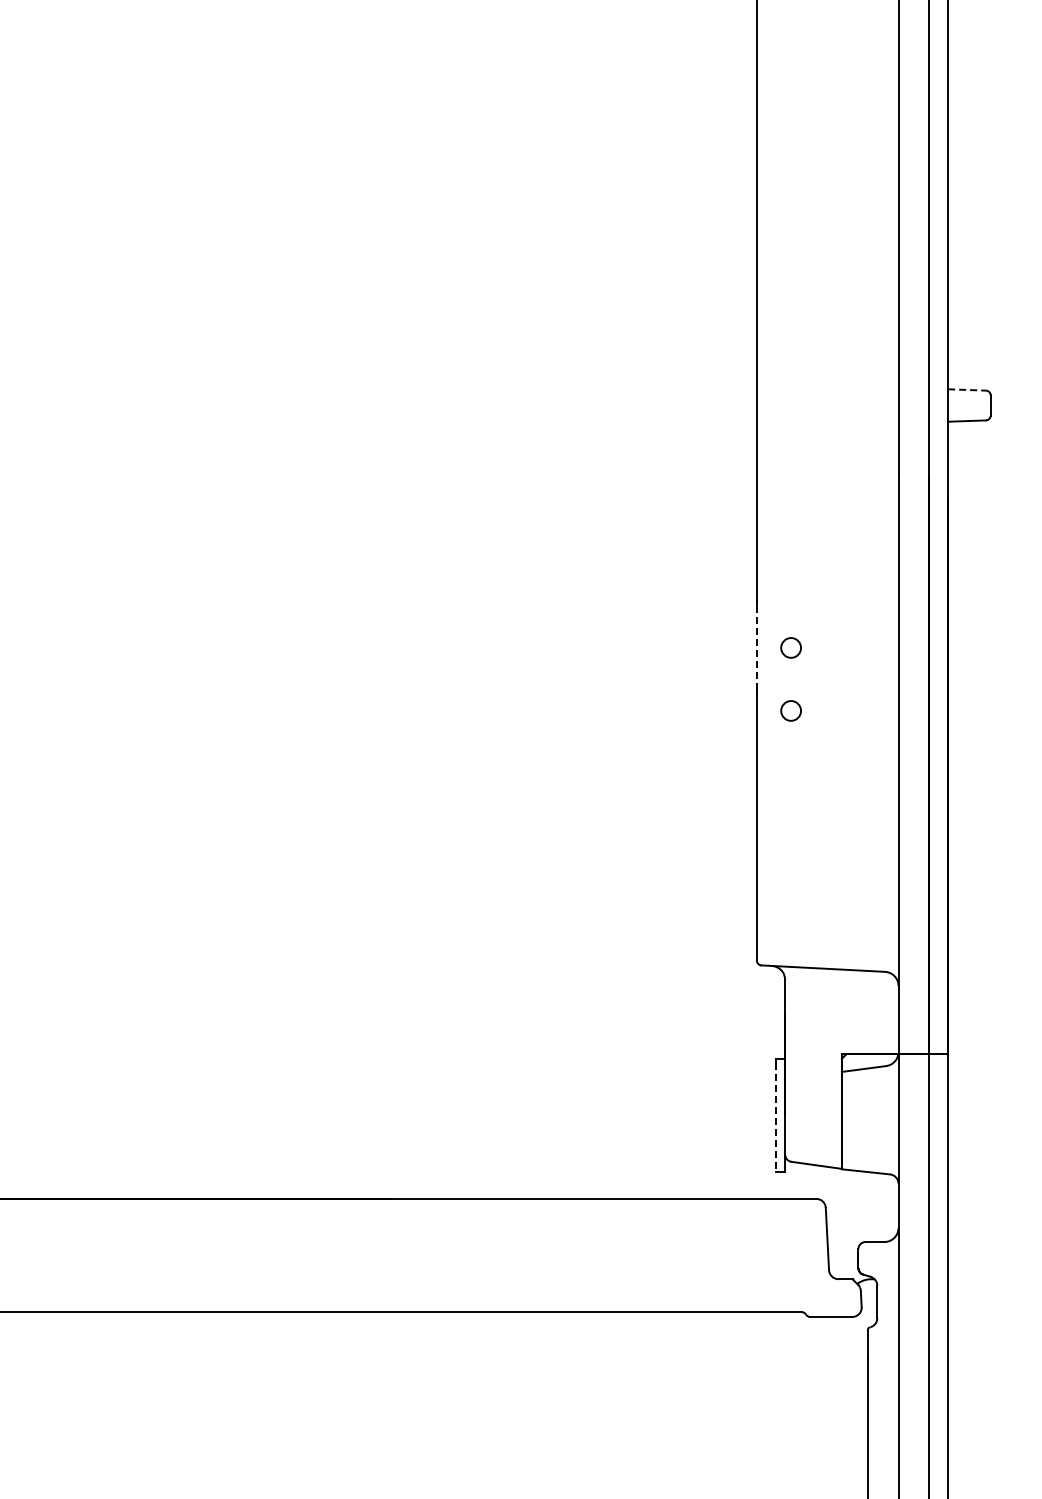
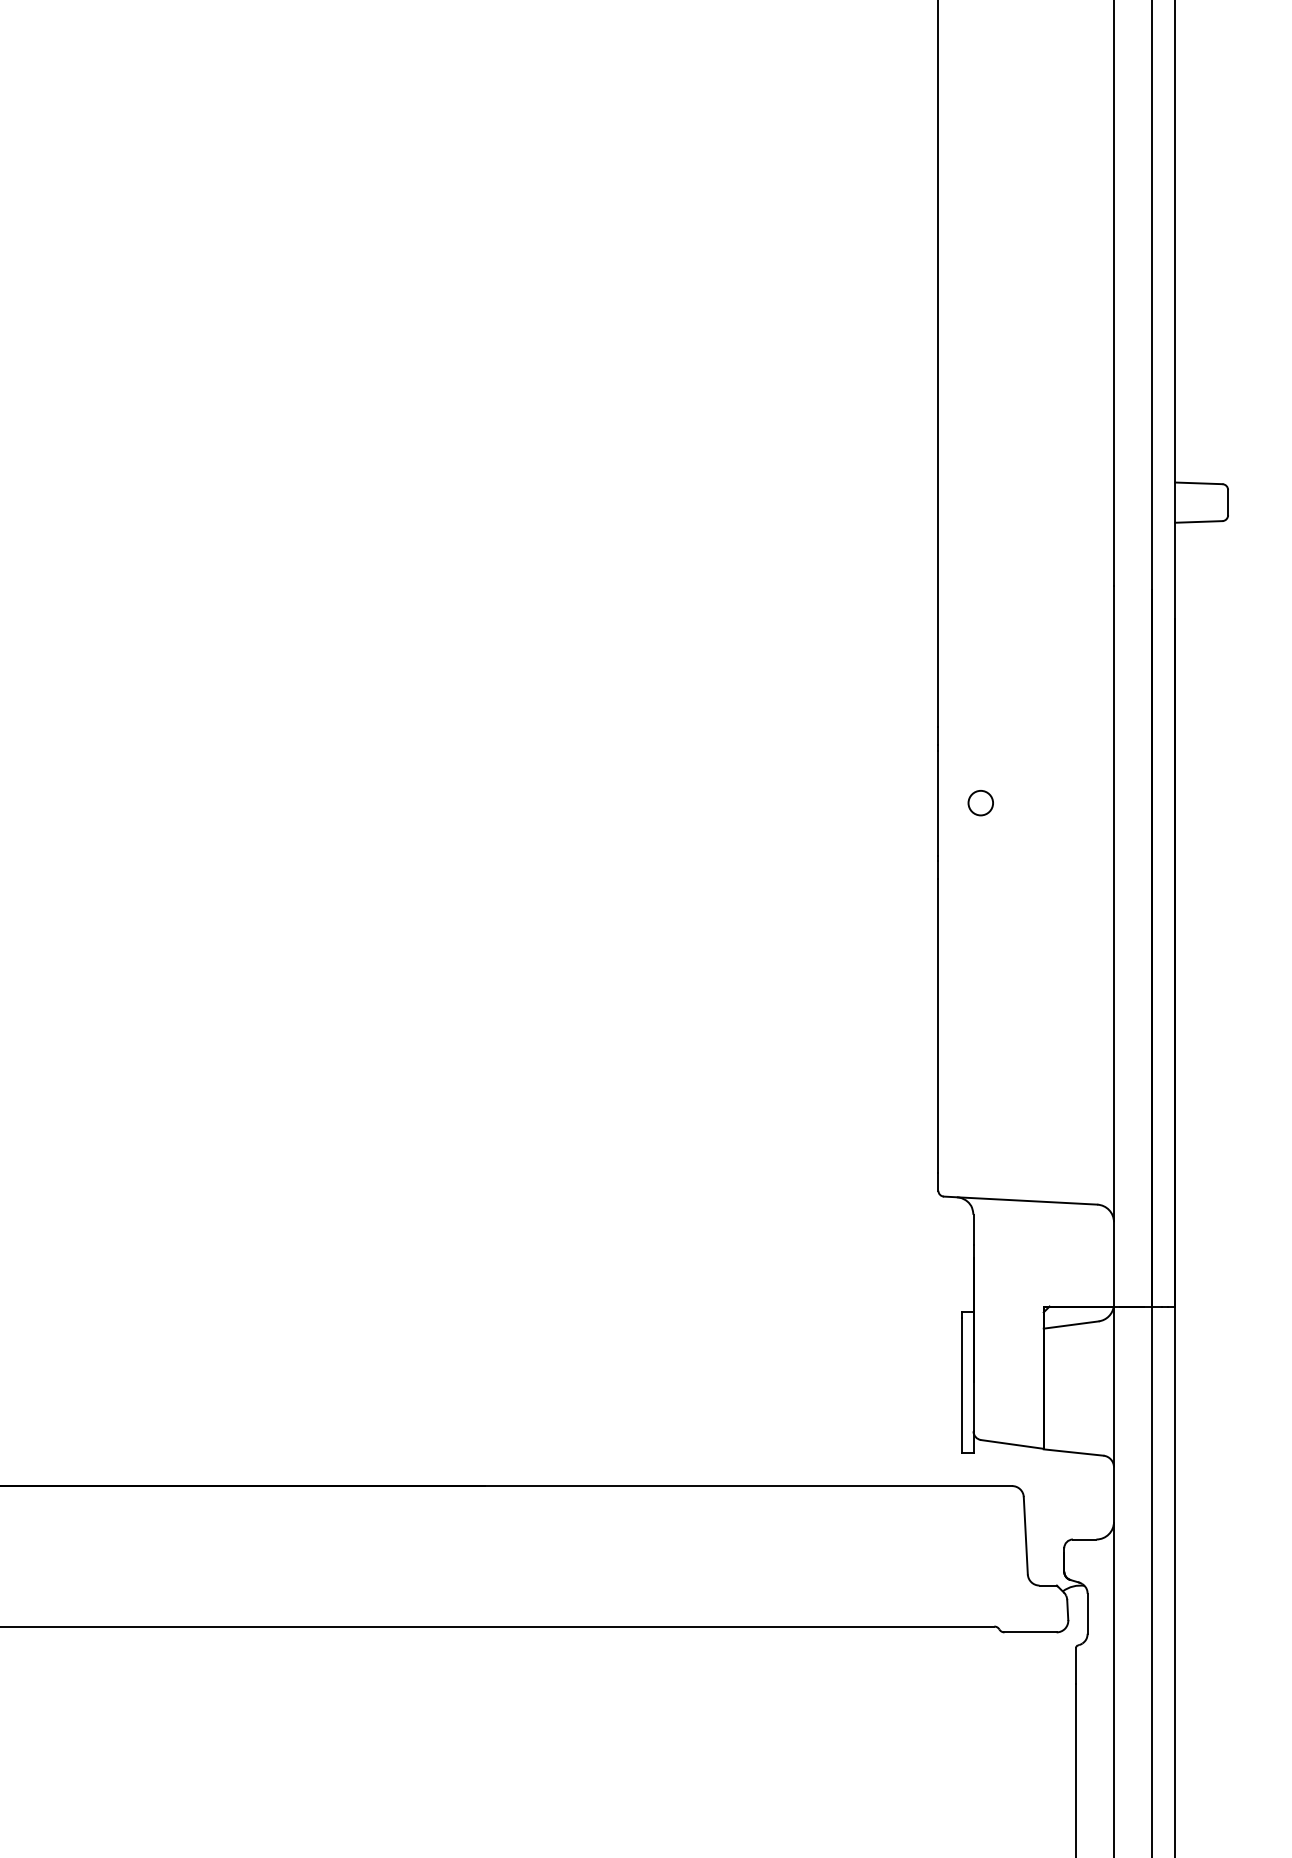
line: (967, 389) -> (1199, 482), dashed -> solid
line: (756, 647) -> (937, 802), dashed -> solid
circle: (790, 710) -> (980, 880), removed
line: (775, 1118) -> (961, 1386), dashed -> solid

